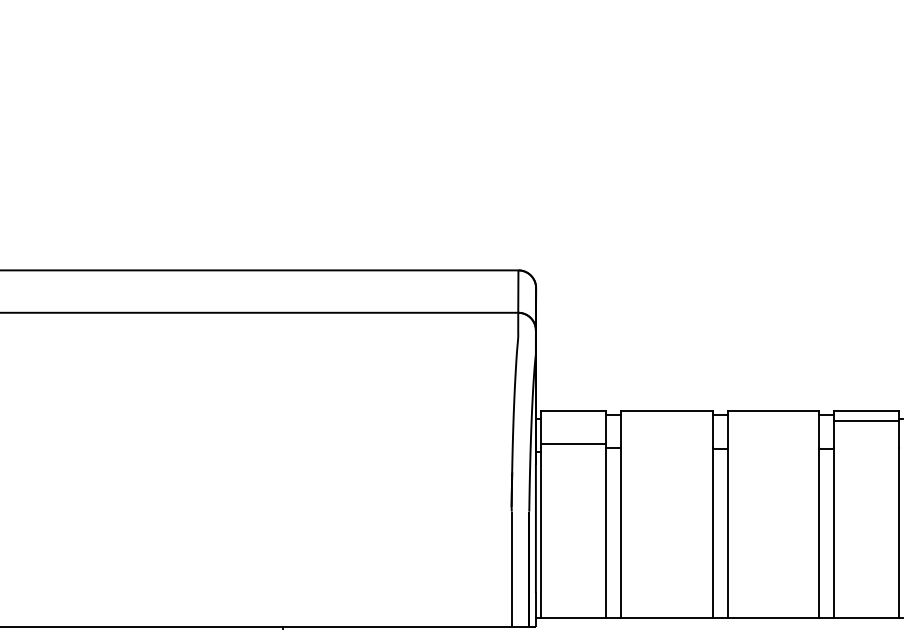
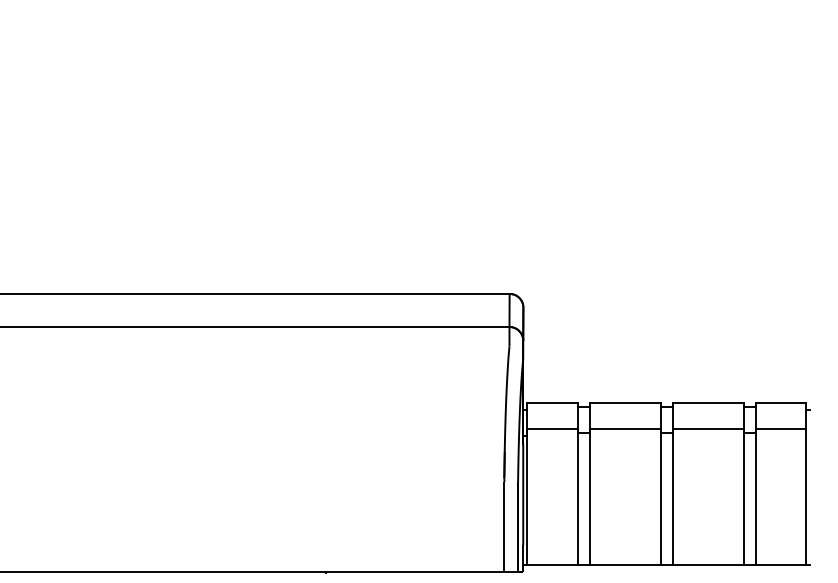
line: (866, 421) -> (780, 429), moved
line: (667, 444) -> (625, 429), added
line: (773, 444) -> (708, 429), added

